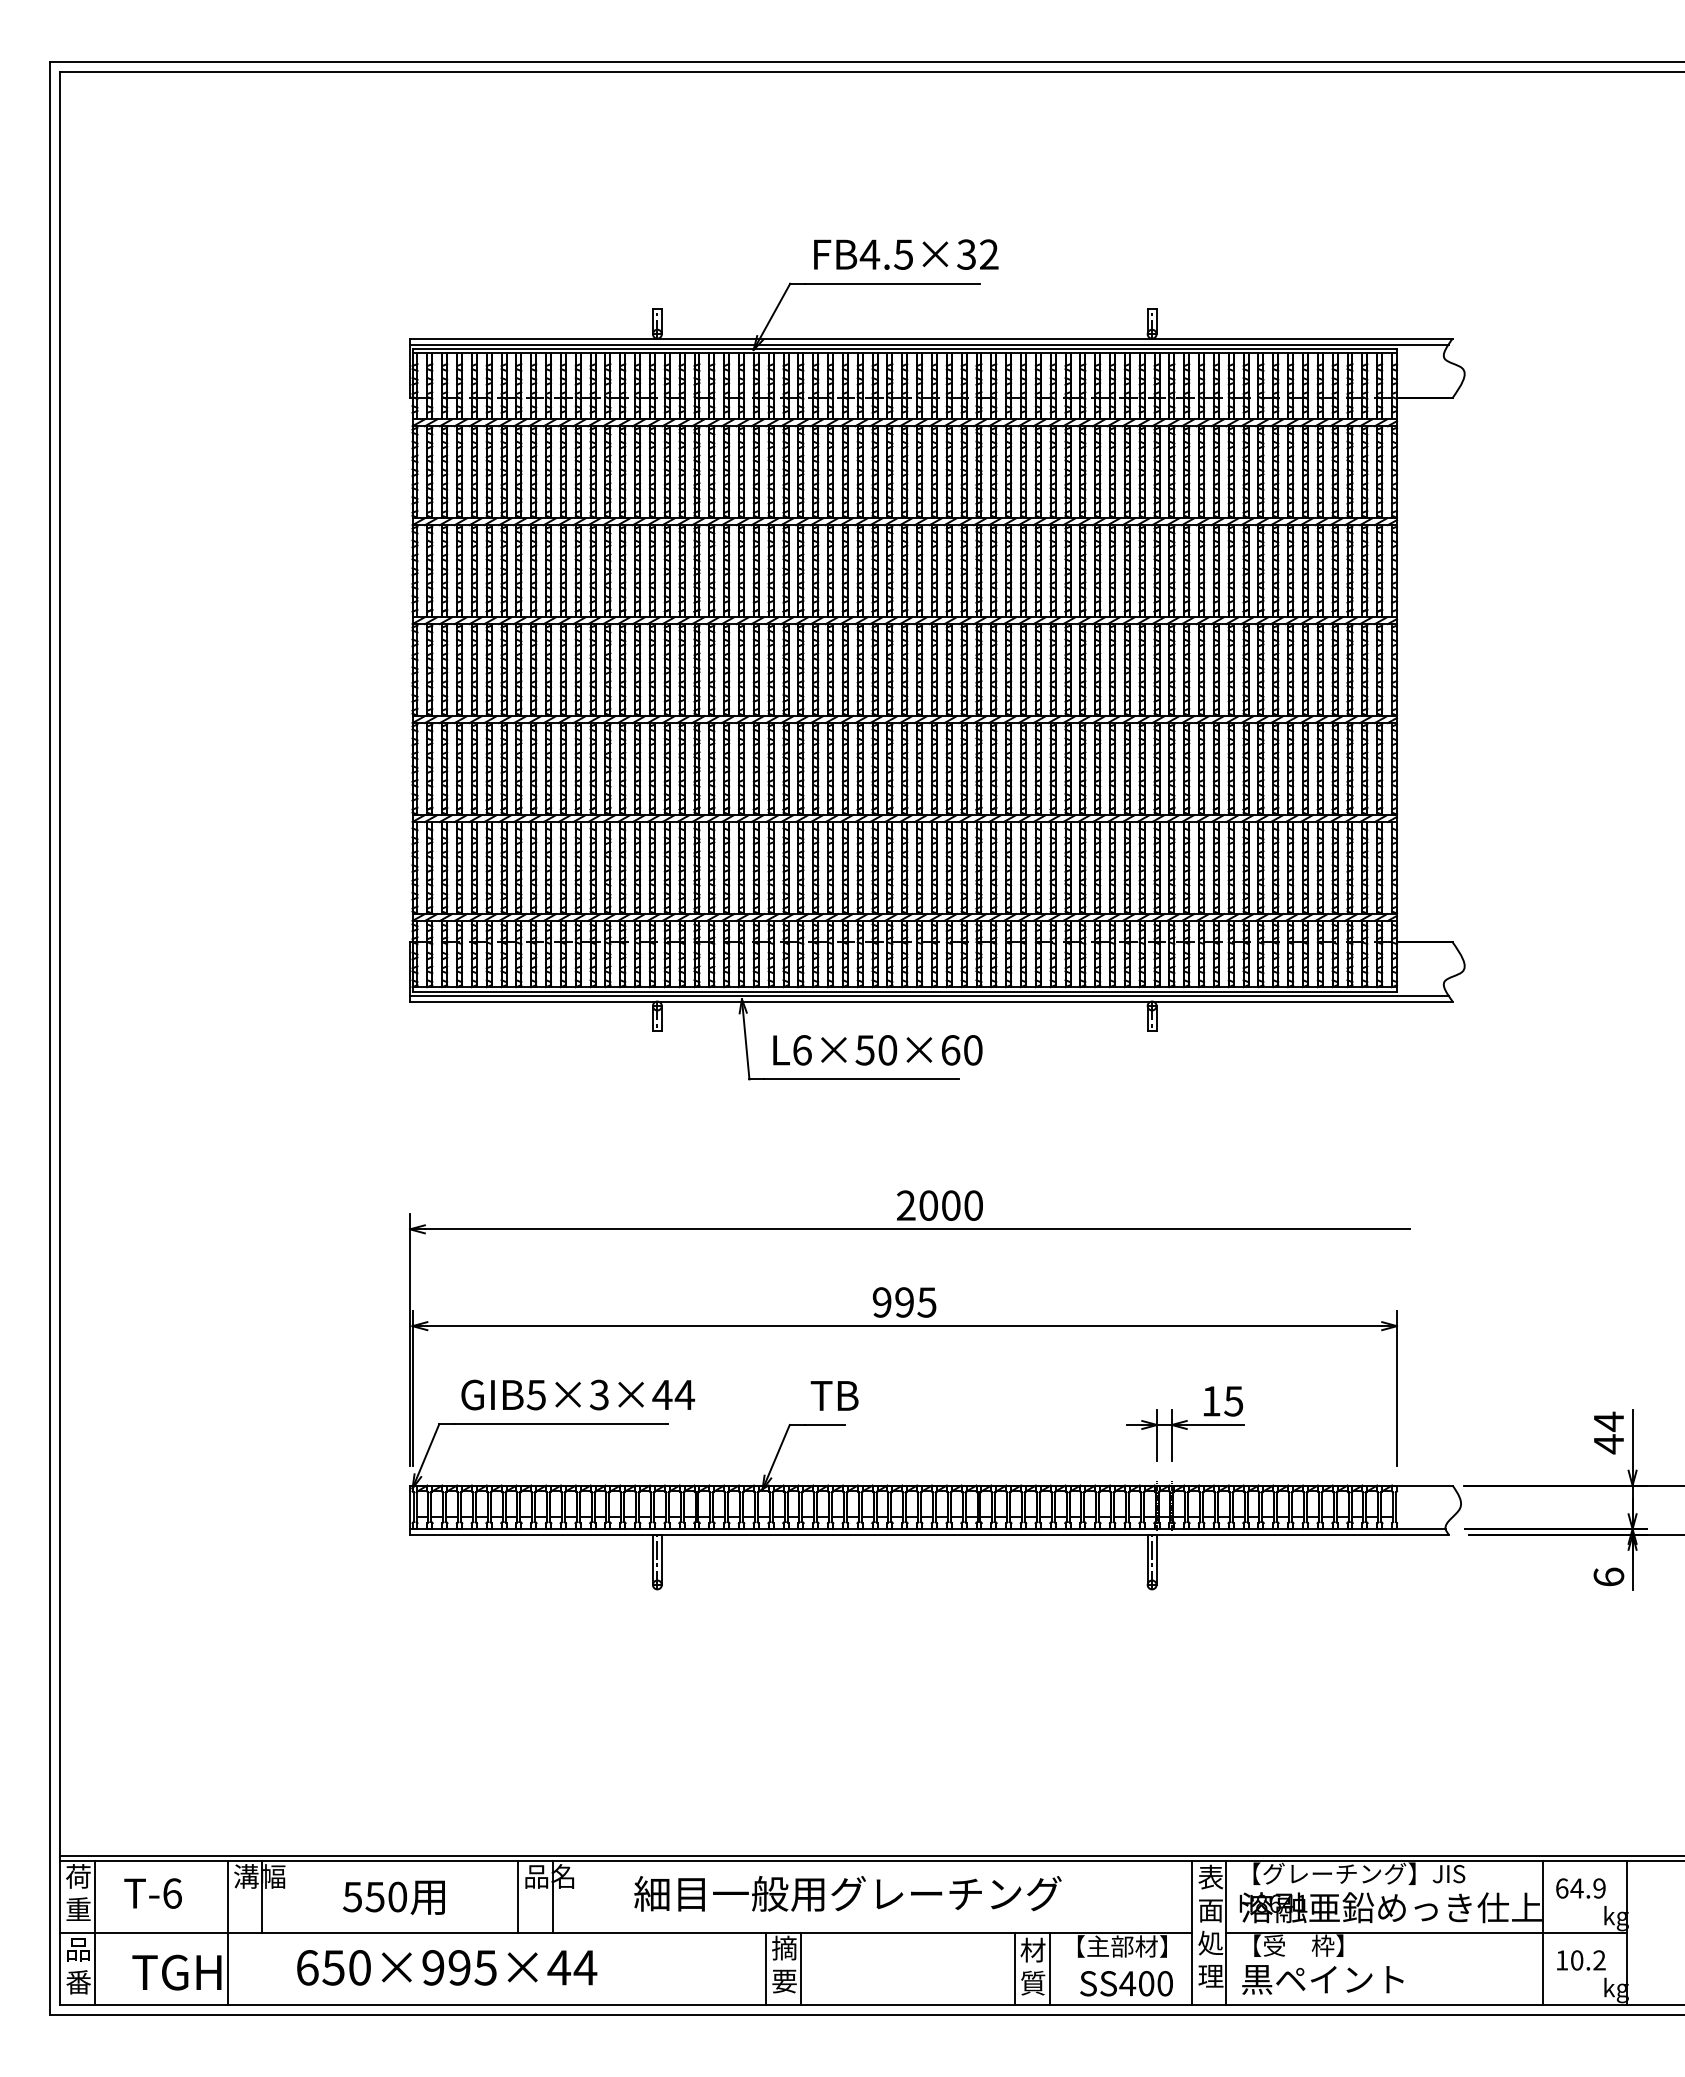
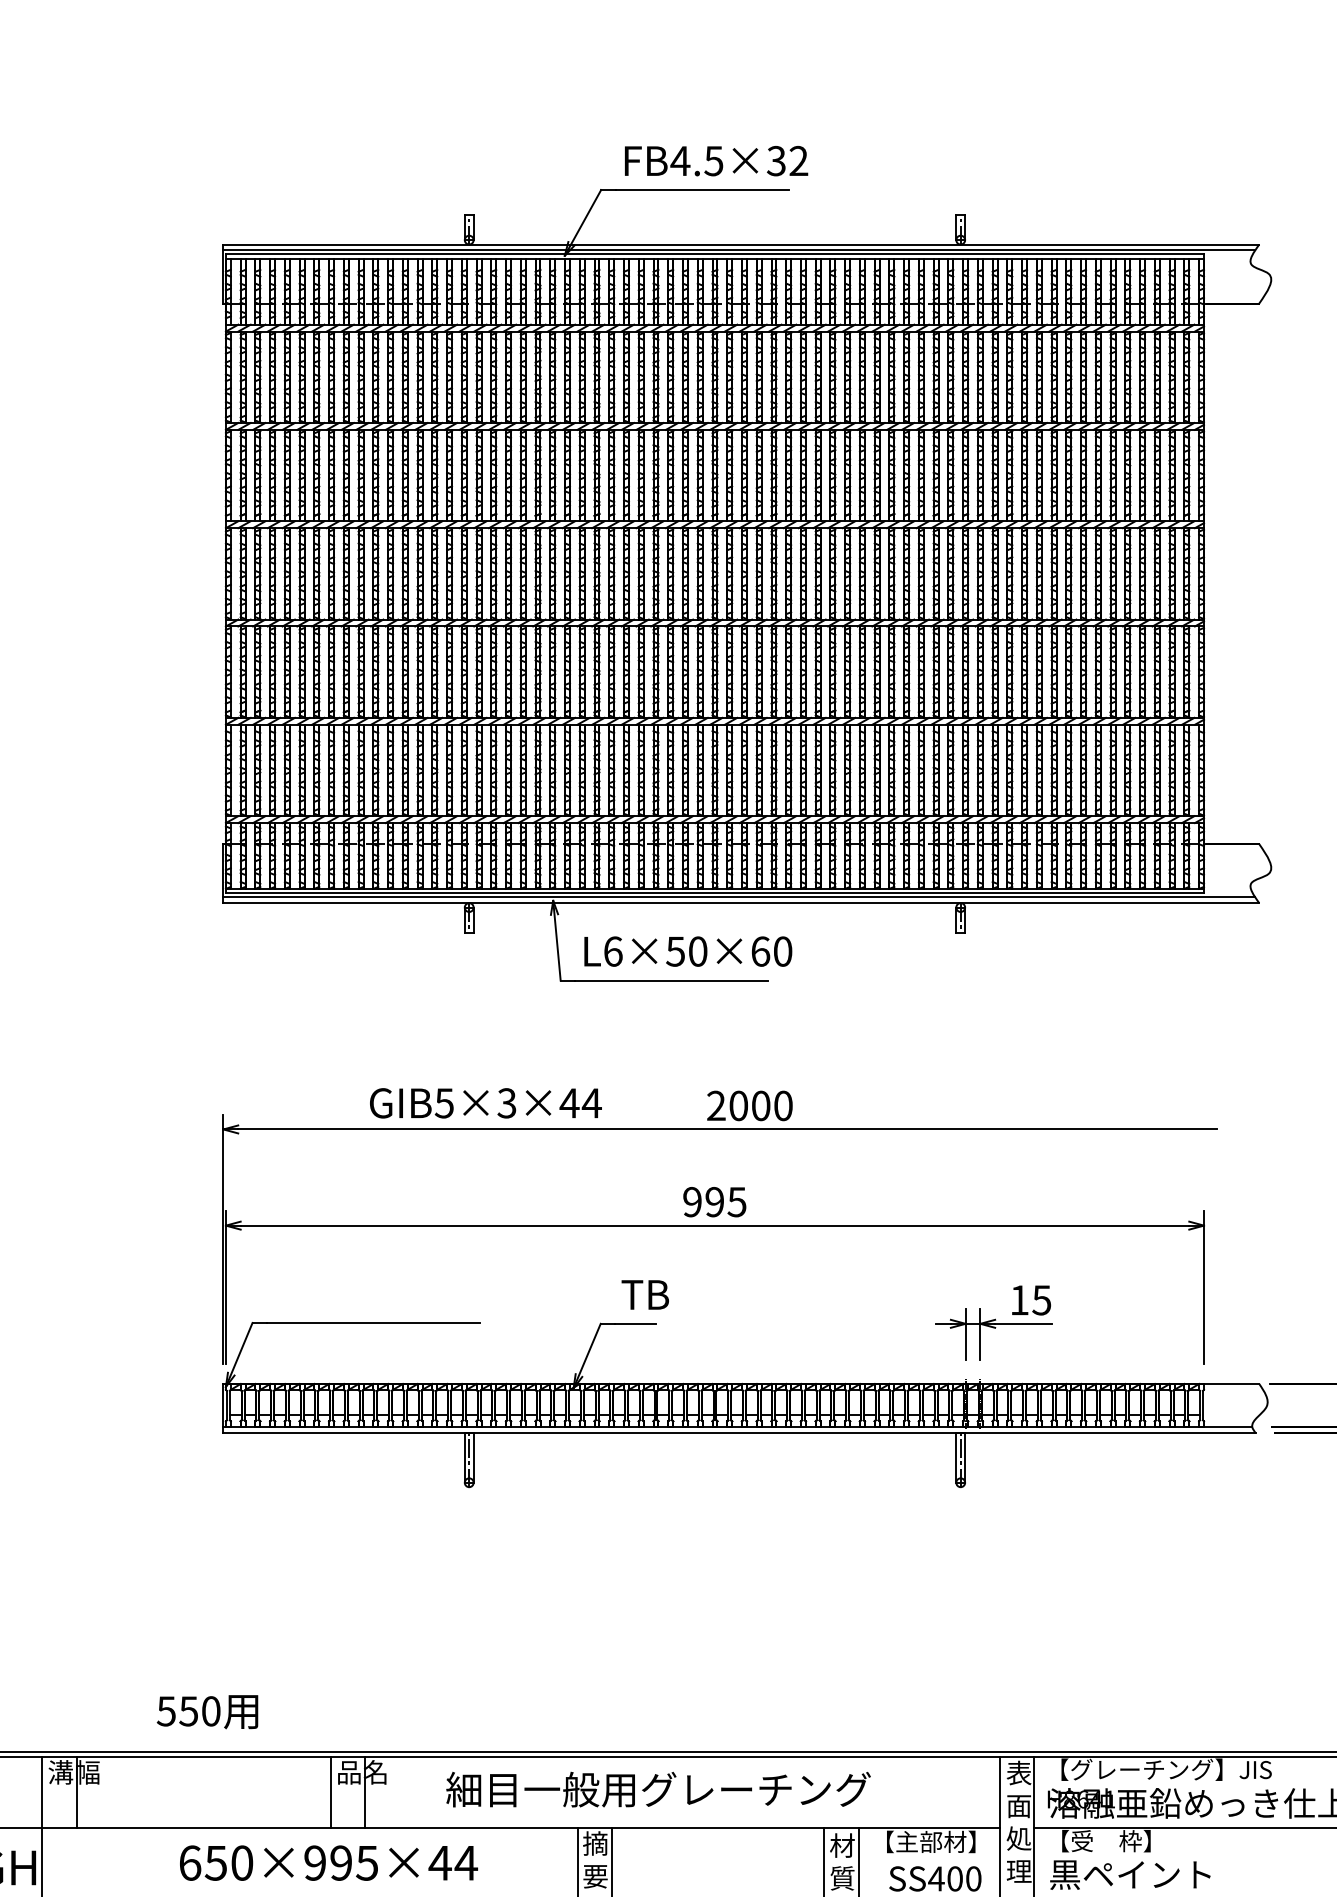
text: (577, 1394) -> (485, 1102), moved
text: (393, 1897) -> (207, 1711), moved
text: (447, 1967) -> (329, 1862), moved

